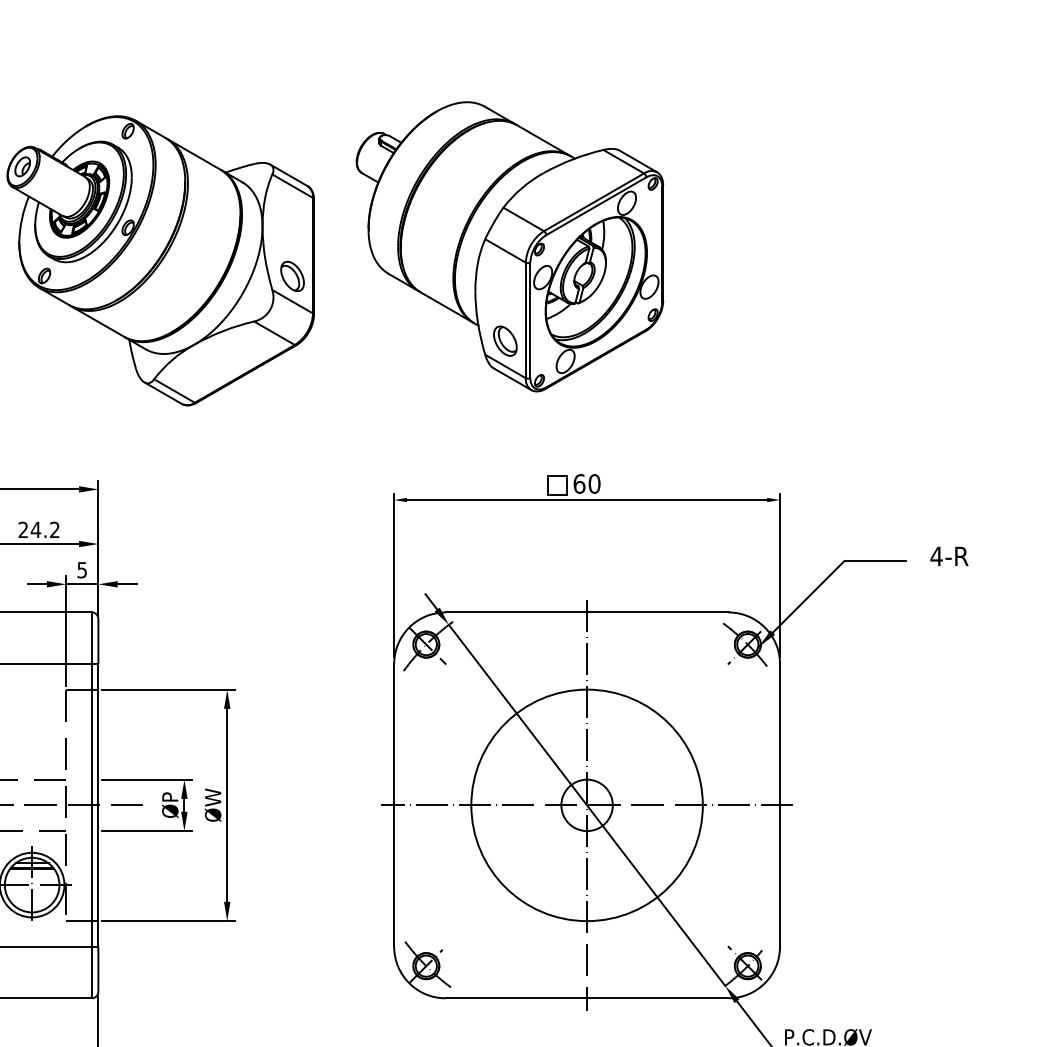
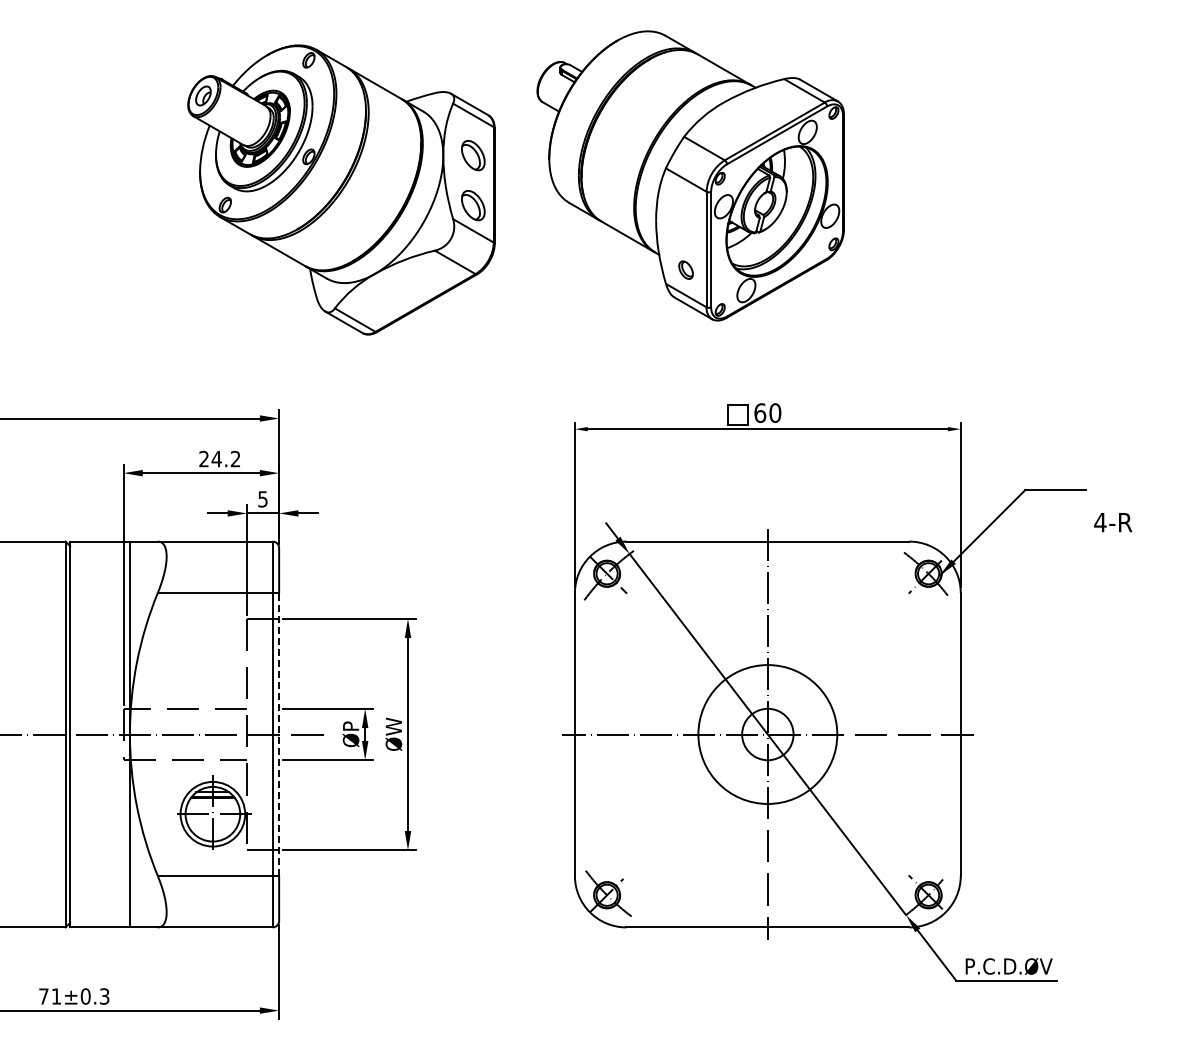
part: (292, 226) -> (473, 155), added
part: (504, 340) -> (685, 269), size x0.6
text: (949, 556) -> (1113, 522), moved
line: (98, 805) -> (279, 734), solid -> dashed
circle: (586, 805) -> (767, 734), size x0.6

